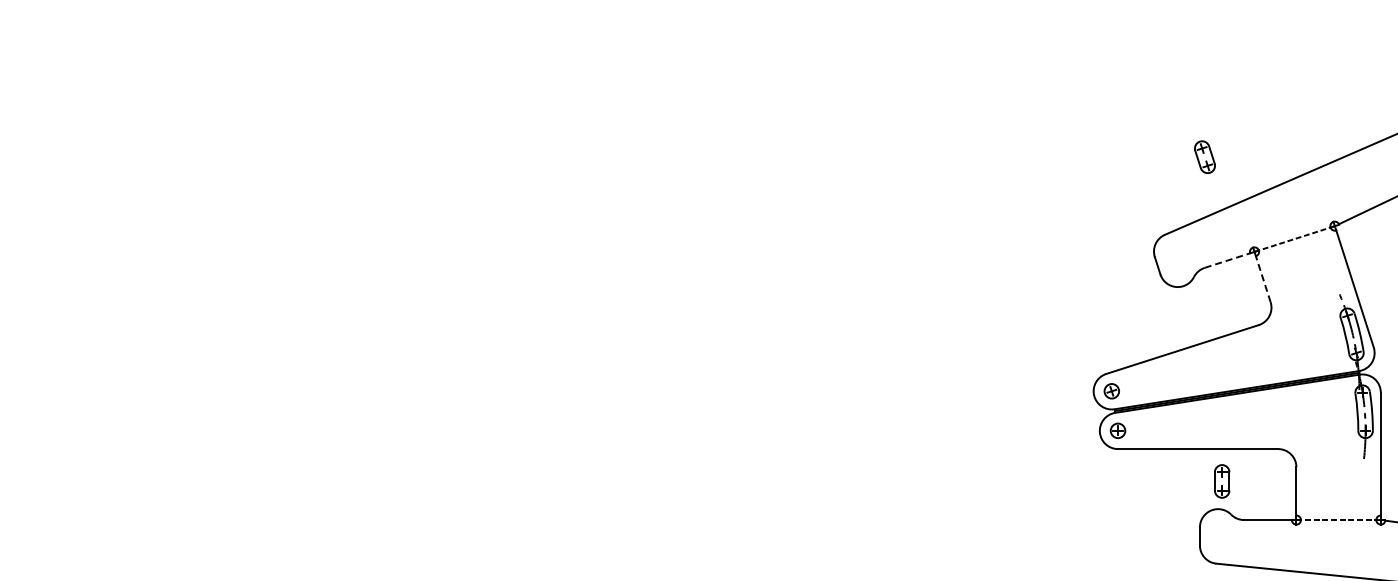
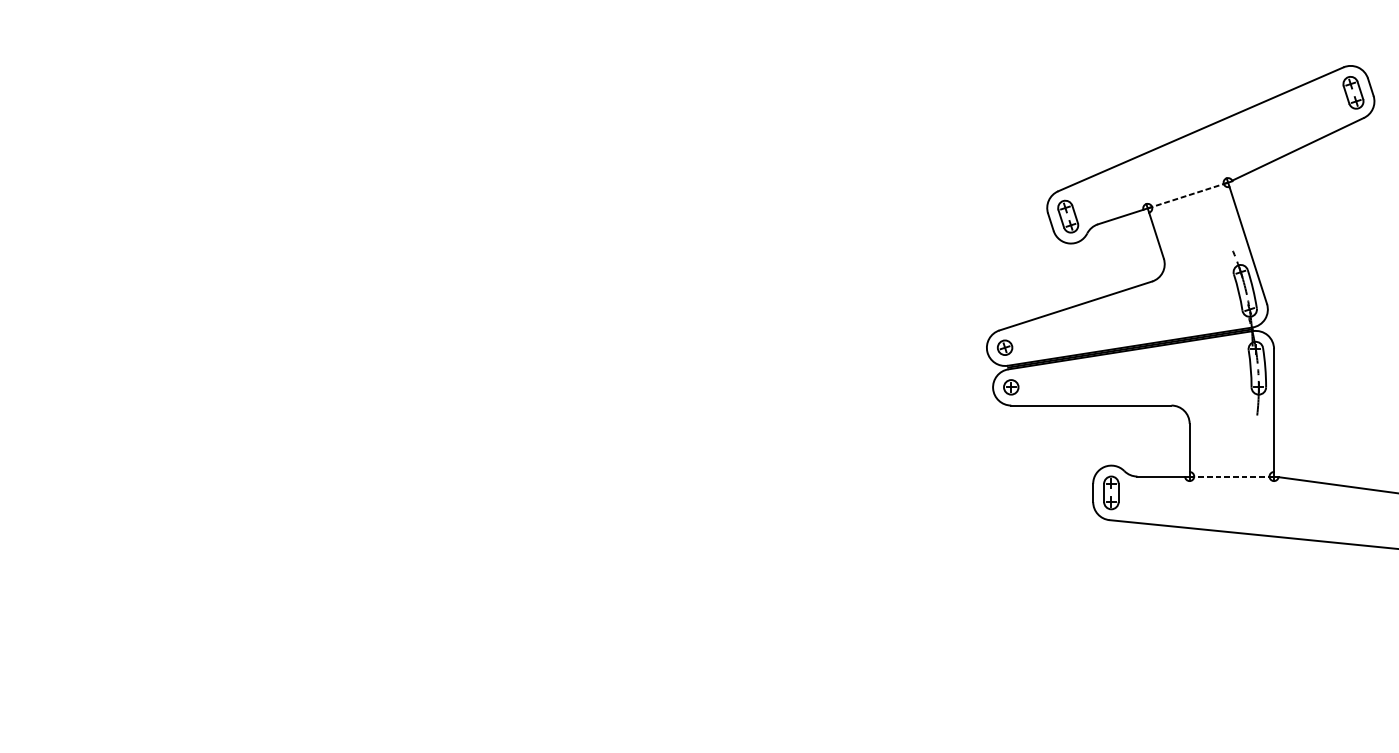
part: (1205, 157) -> (1068, 216), moved
line: (1227, 261) -> (1120, 217), dashed -> solid
line: (1263, 279) -> (1156, 235), dashed -> solid
part: (1222, 481) -> (1111, 492), moved

